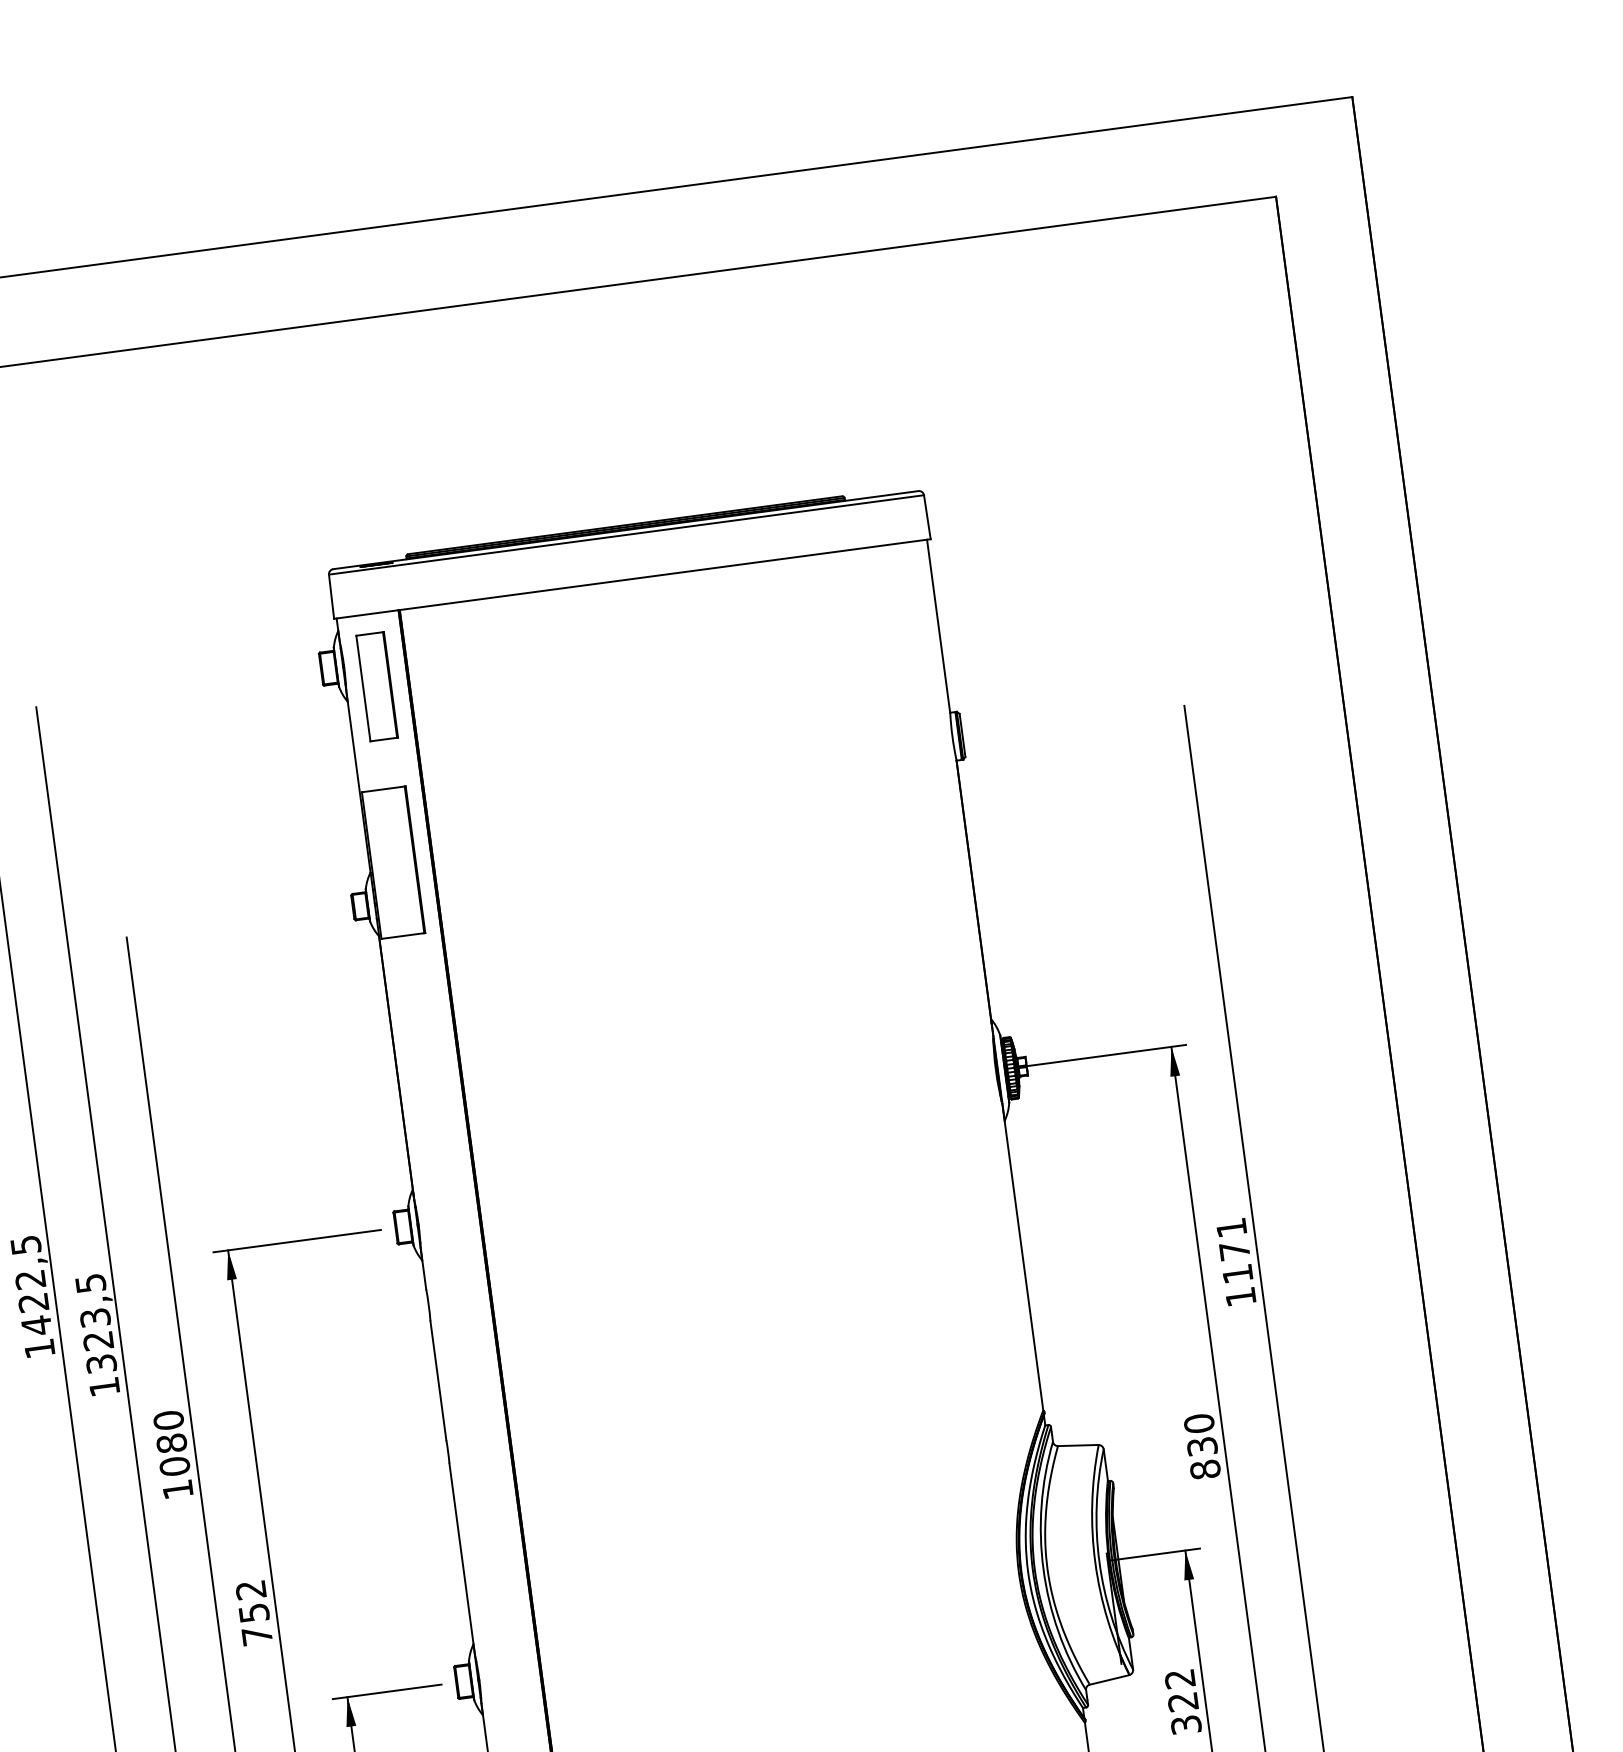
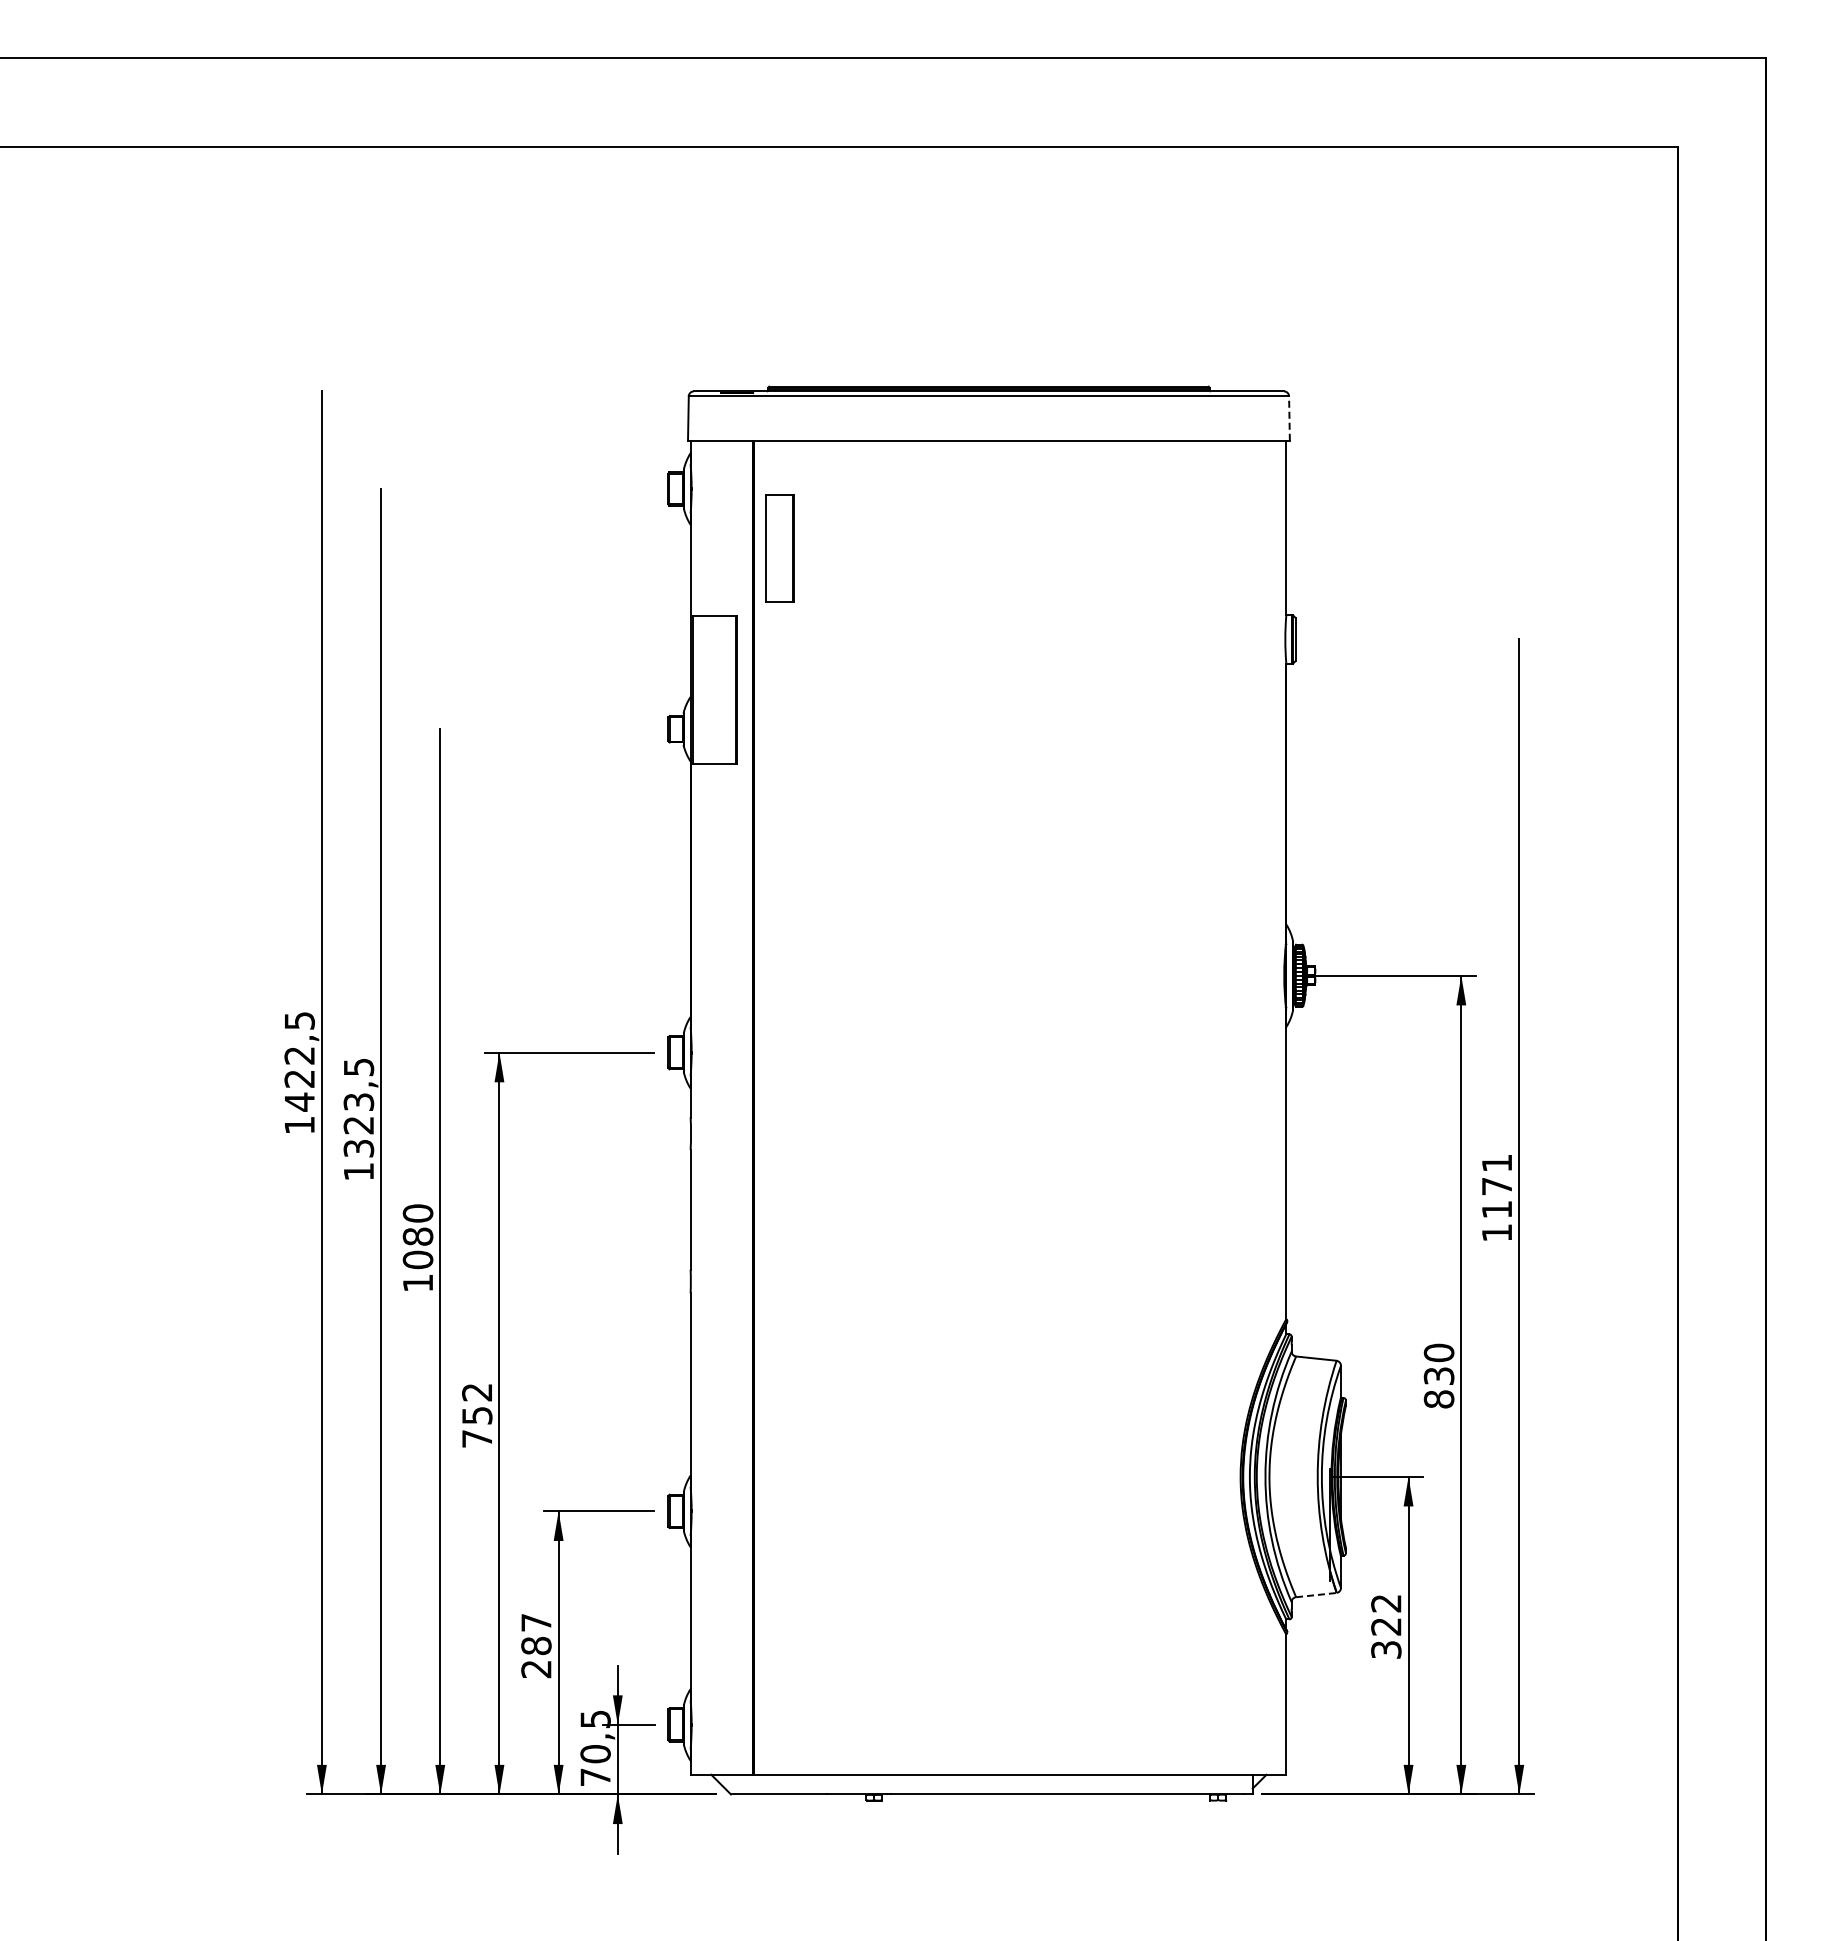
line: (927, 517) -> (1289, 418), solid -> dashed
part: (376, 686) -> (779, 548), moved
line: (1109, 1680) -> (1316, 1595), solid -> dashed

